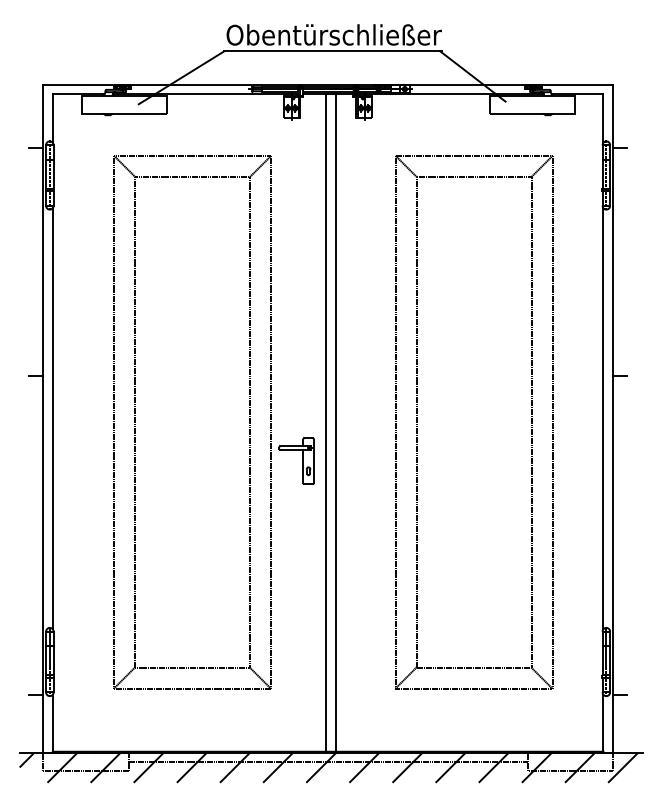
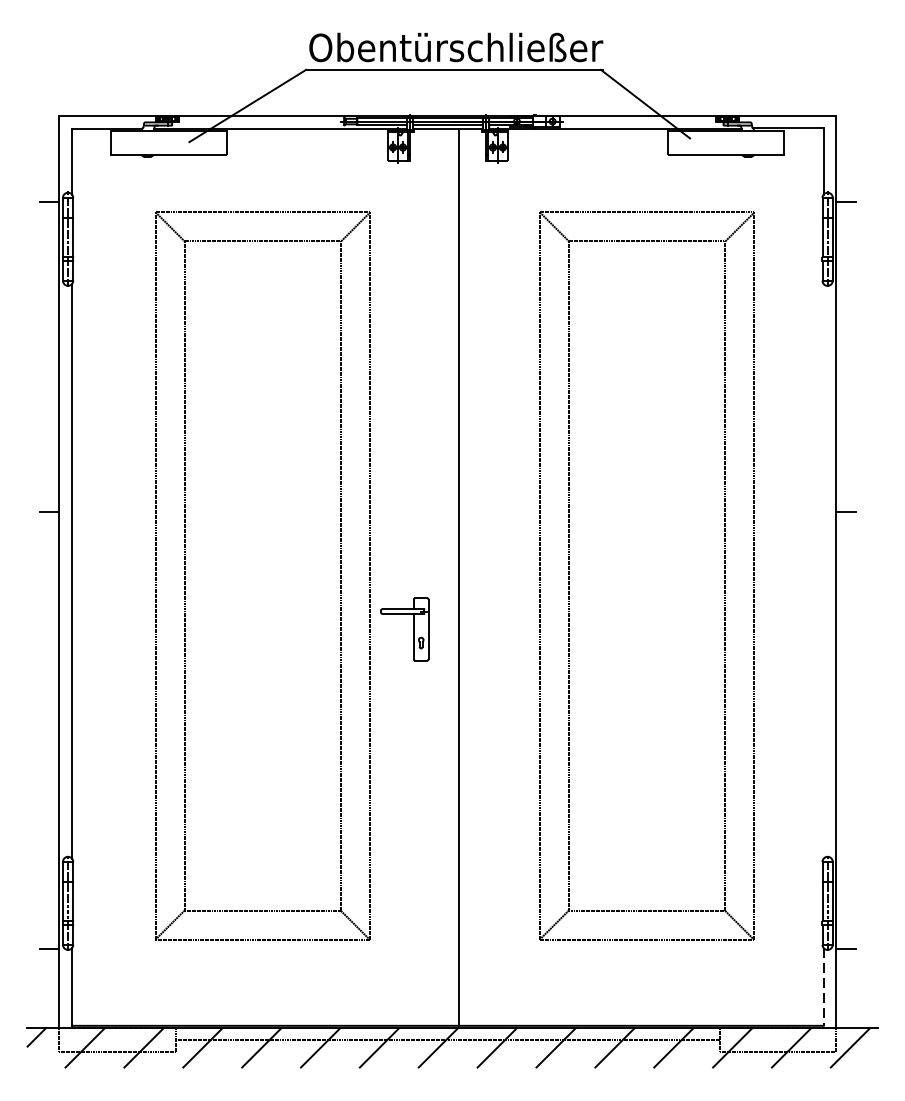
line: (603, 418) -> (823, 570), removed
line: (325, 422) -> (444, 576), removed
line: (603, 723) -> (823, 987), solid -> dashed

